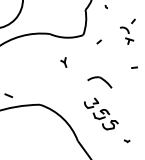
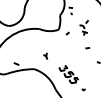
part: (63, 61) -> (45, 55), moved
part: (100, 82) -> (68, 56), removed

